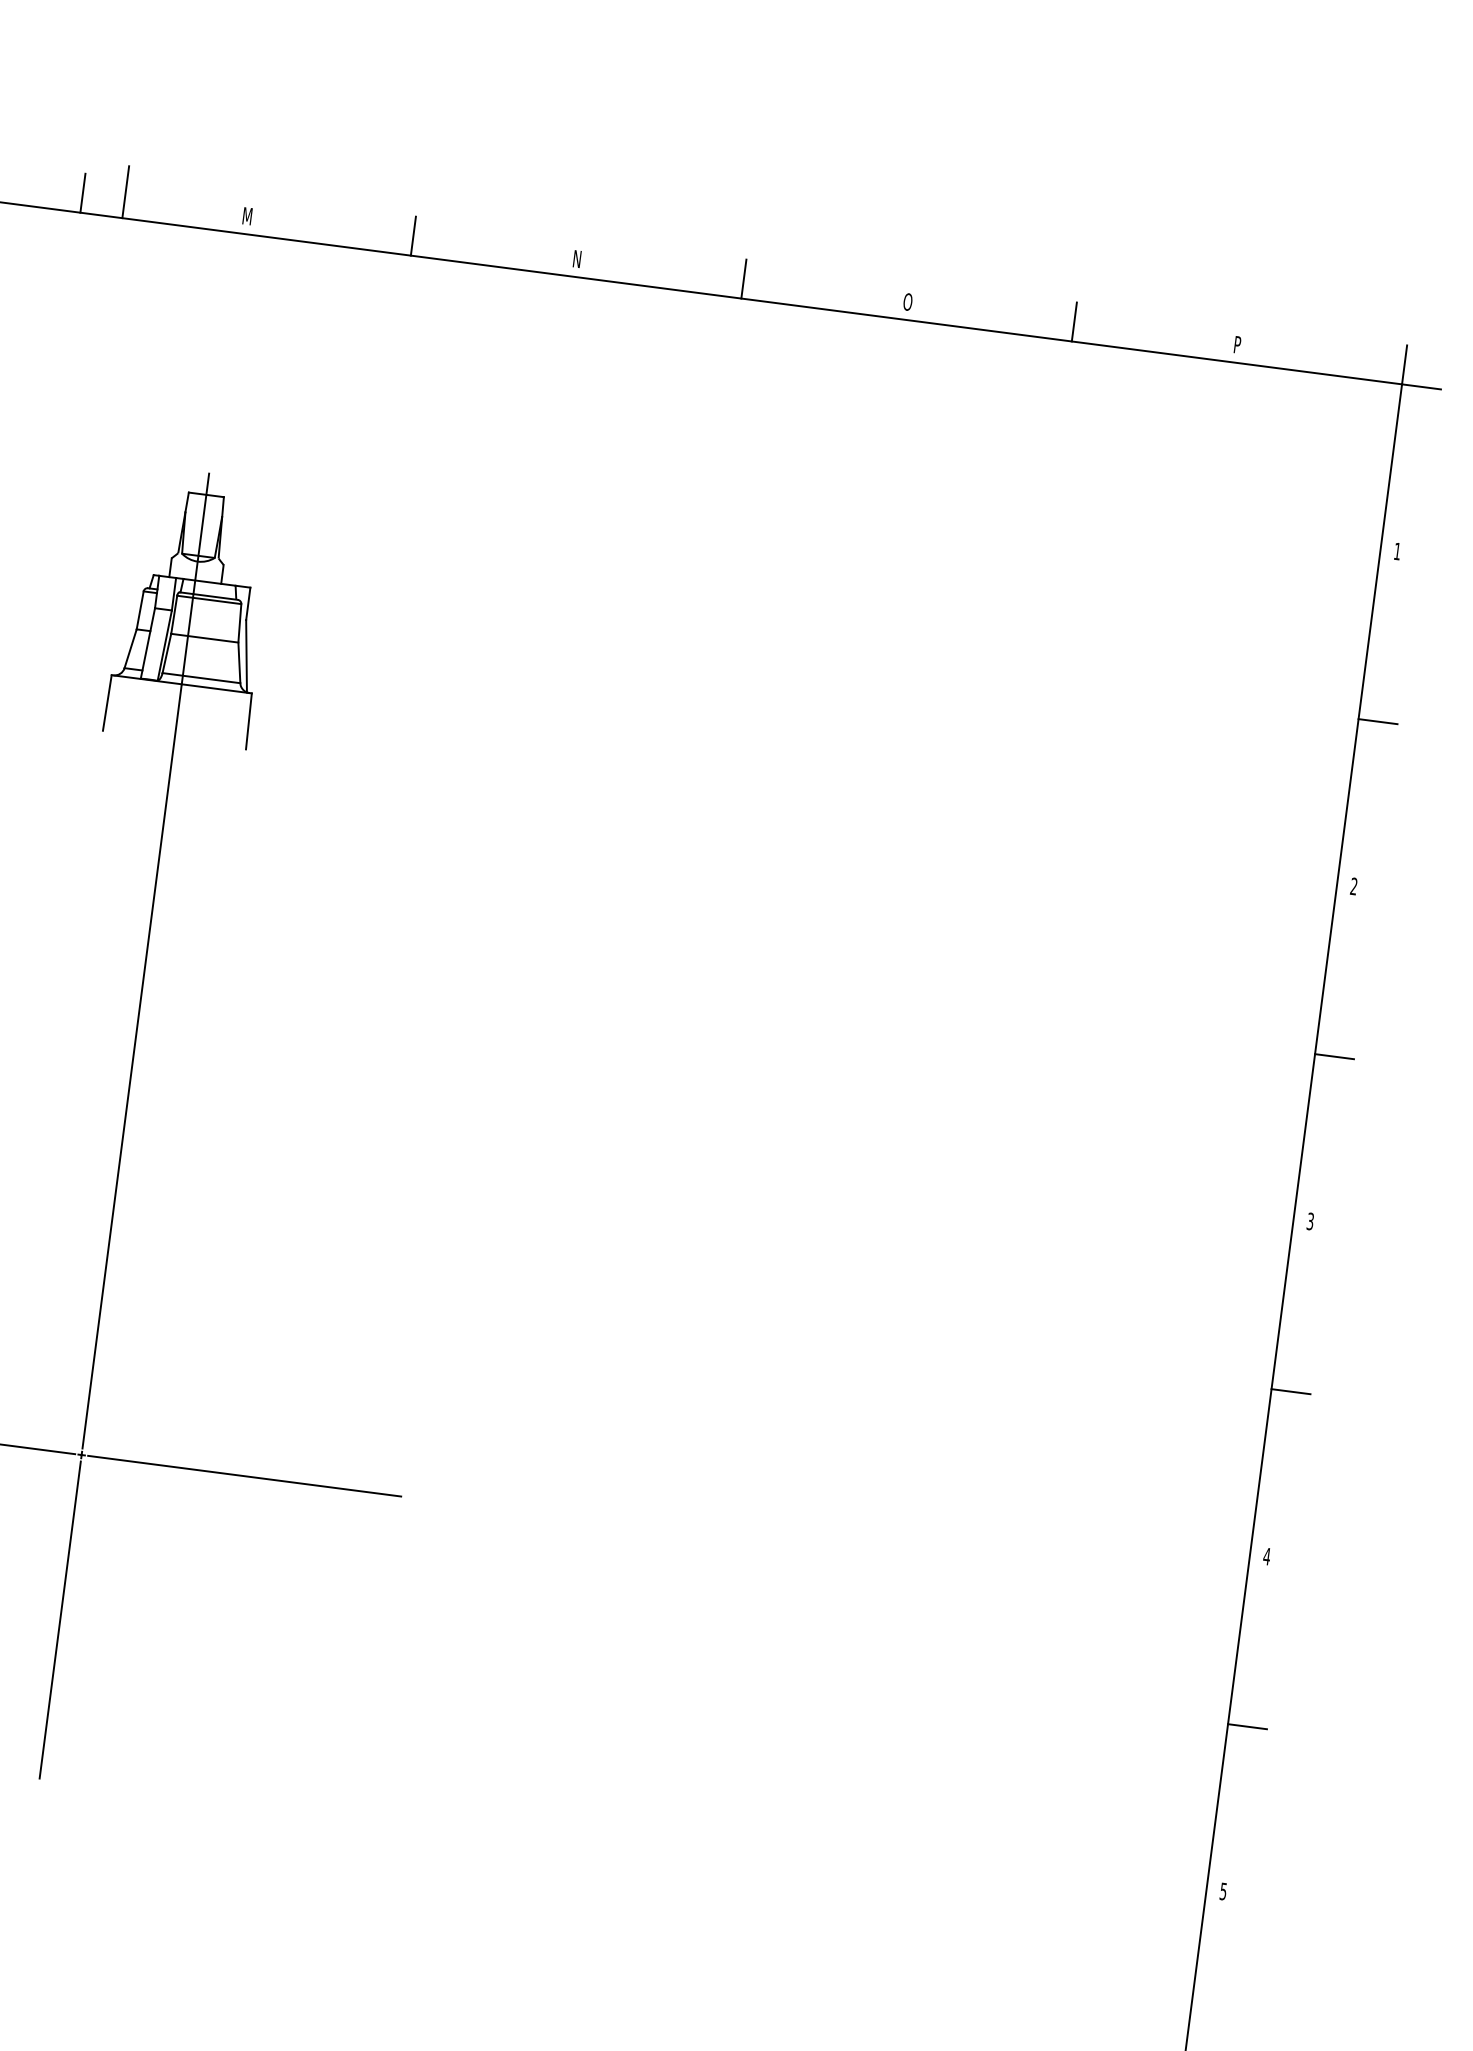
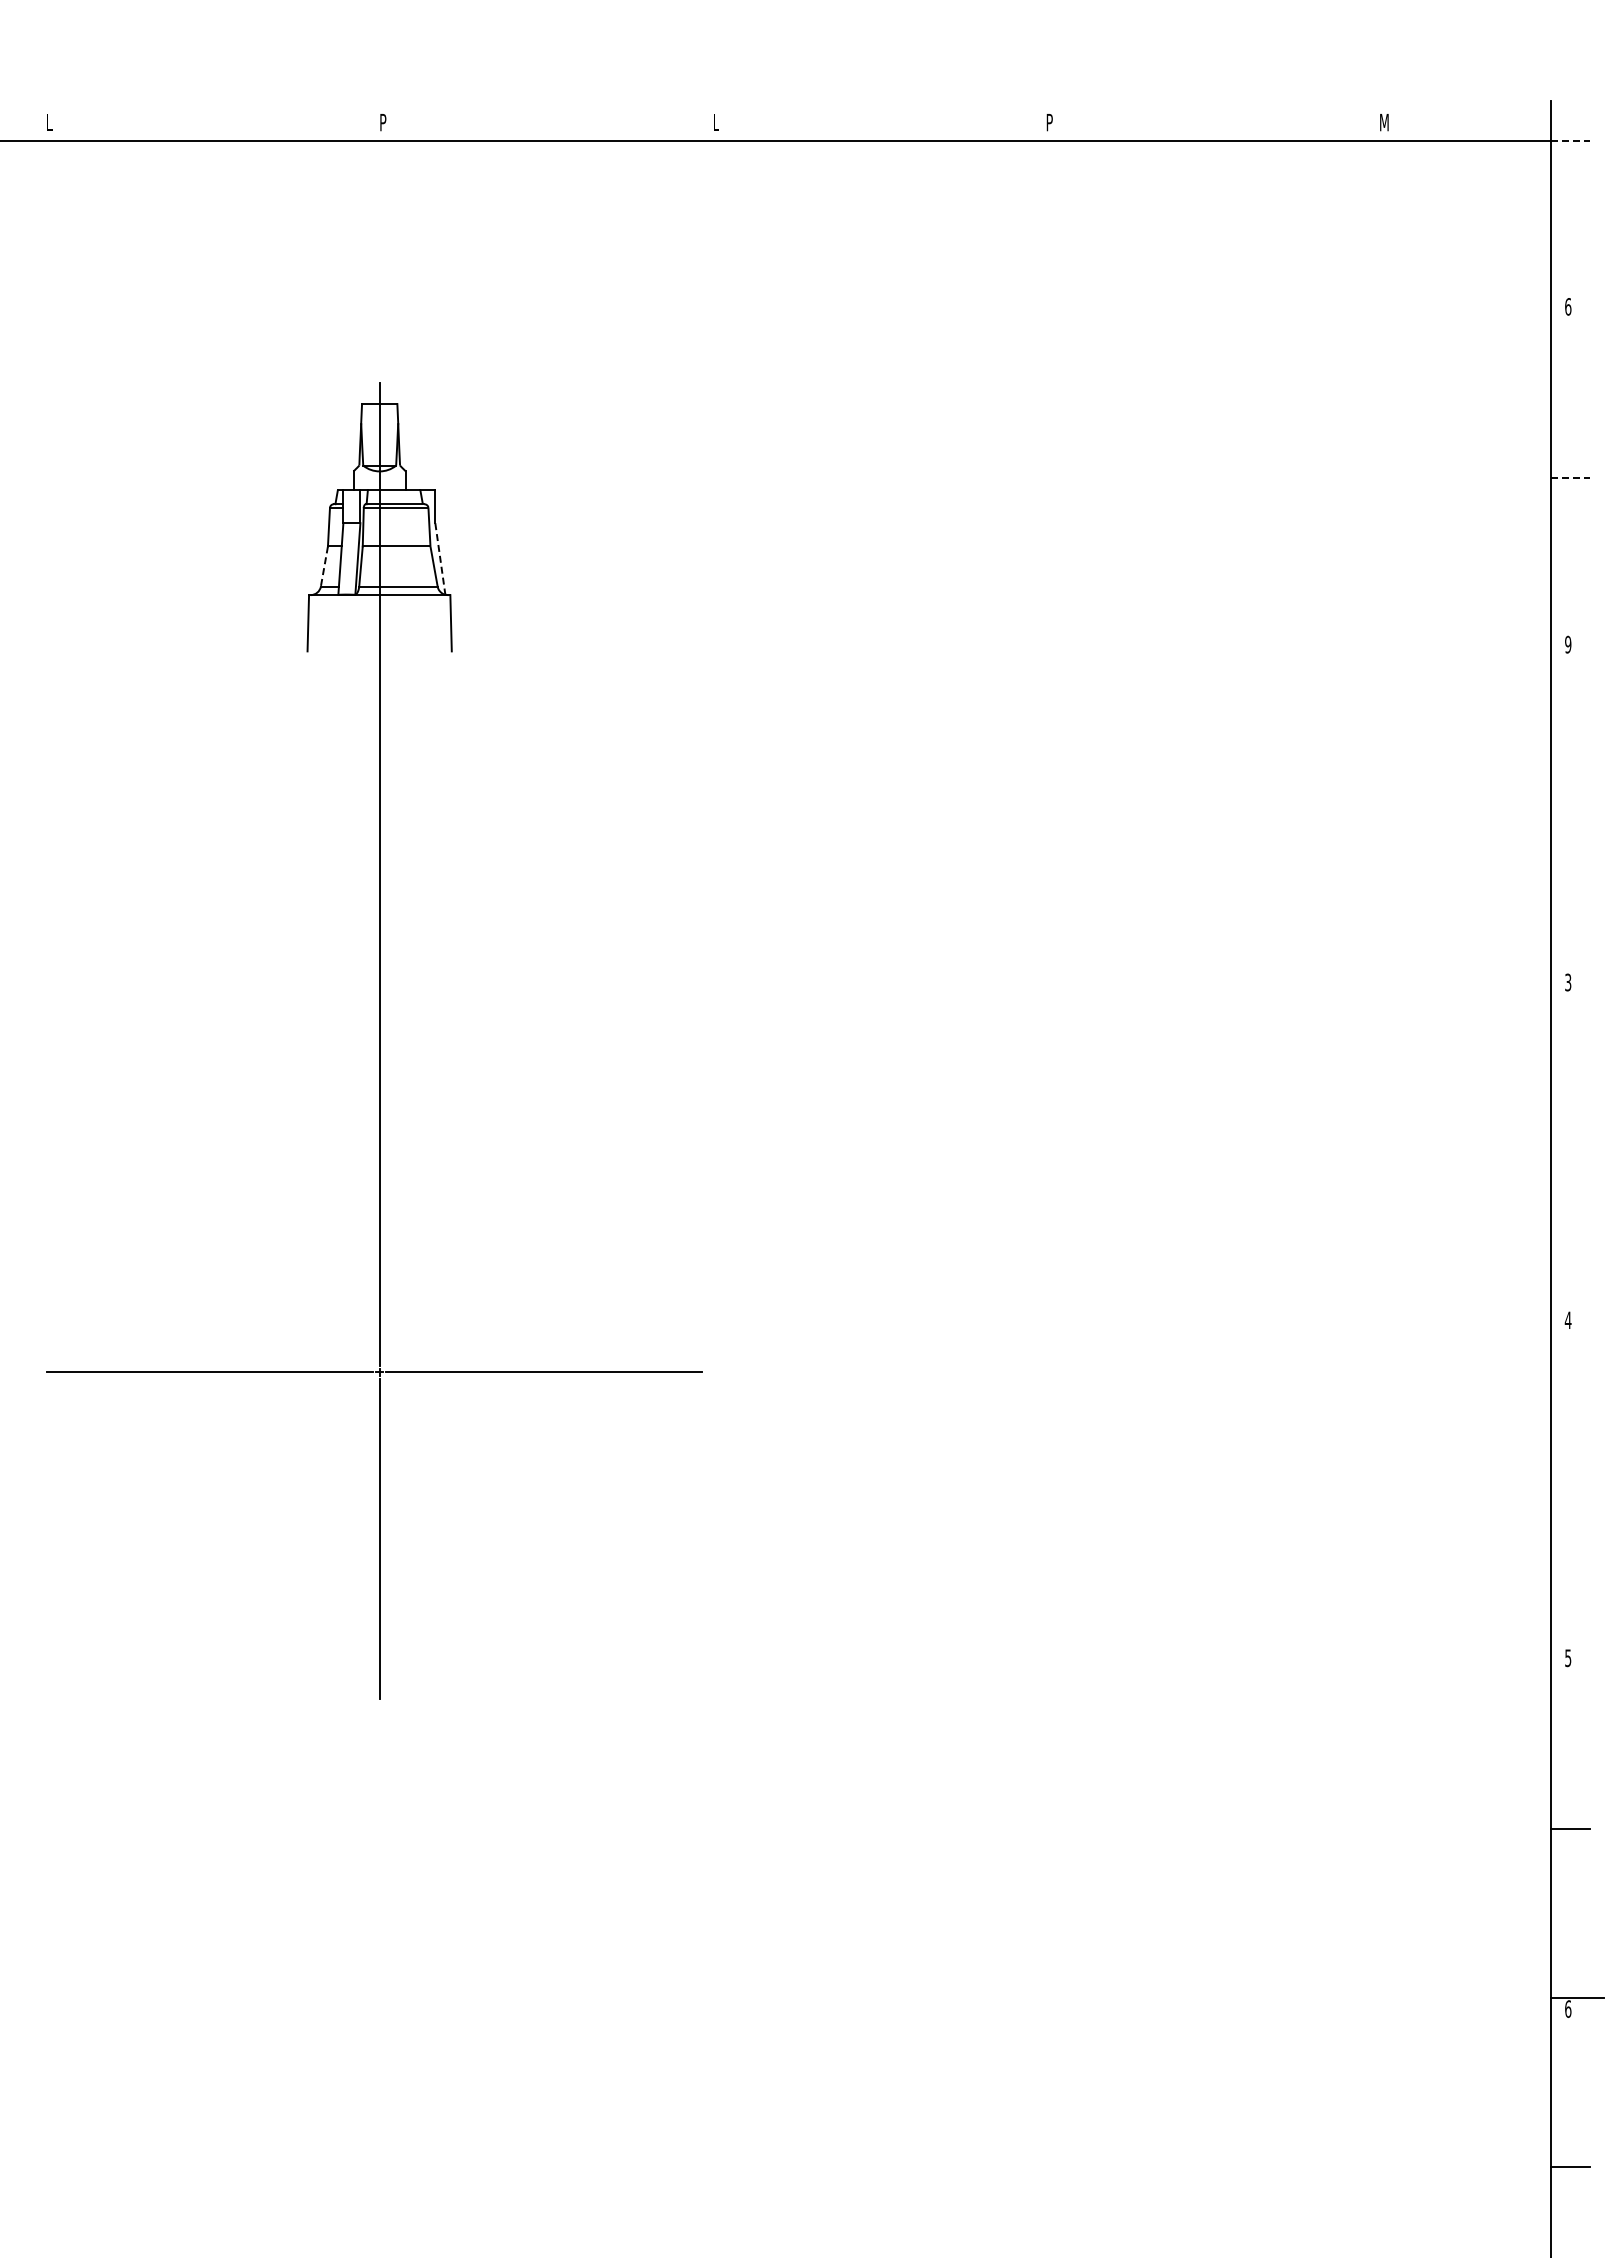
line: (83, 192) -> (218, 120), removed
line: (125, 192) -> (260, 114), removed
text: (247, 216) -> (384, 122), M -> P
line: (413, 235) -> (551, 120), removed
text: (576, 258) -> (716, 122), N -> L
line: (743, 278) -> (884, 120), removed
text: (907, 301) -> (1050, 122), O -> P
line: (1074, 321) -> (1218, 120), removed
text: (1239, 345) -> (1384, 122), P -> M
line: (1421, 386) -> (1570, 140), solid -> dashed
text: (1397, 551) -> (1568, 306), 1 -> 6
line: (130, 648) -> (324, 566), solid -> dashed
line: (246, 656) -> (440, 559), solid -> dashed
line: (1377, 721) -> (1570, 478), solid -> dashed
text: (1354, 886) -> (1568, 644), 2 -> 9
line: (1334, 1056) -> (1570, 815), removed
line: (1290, 1391) -> (1570, 1153), removed
line: (1247, 1726) -> (1570, 1491), removed

